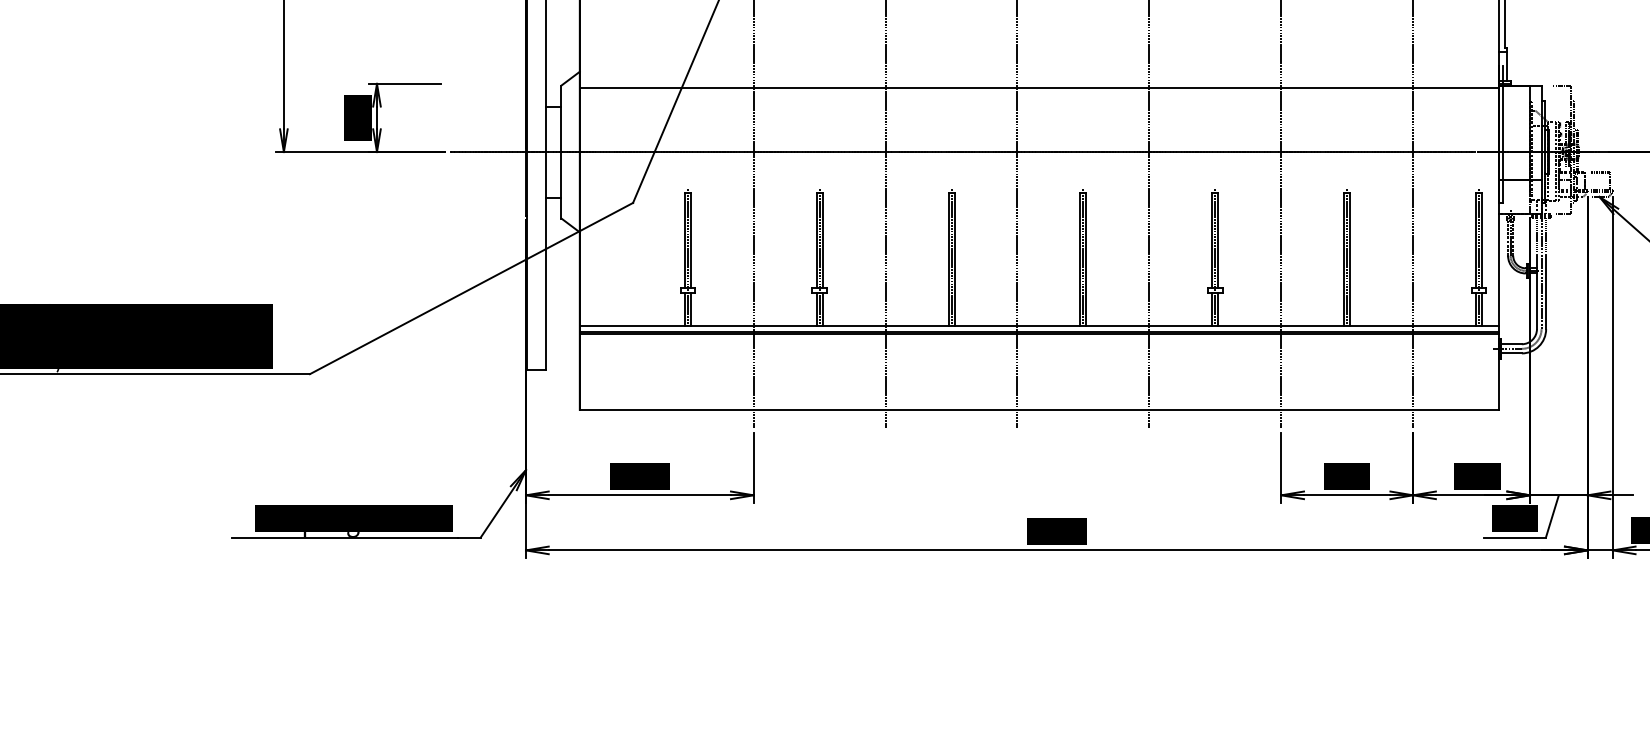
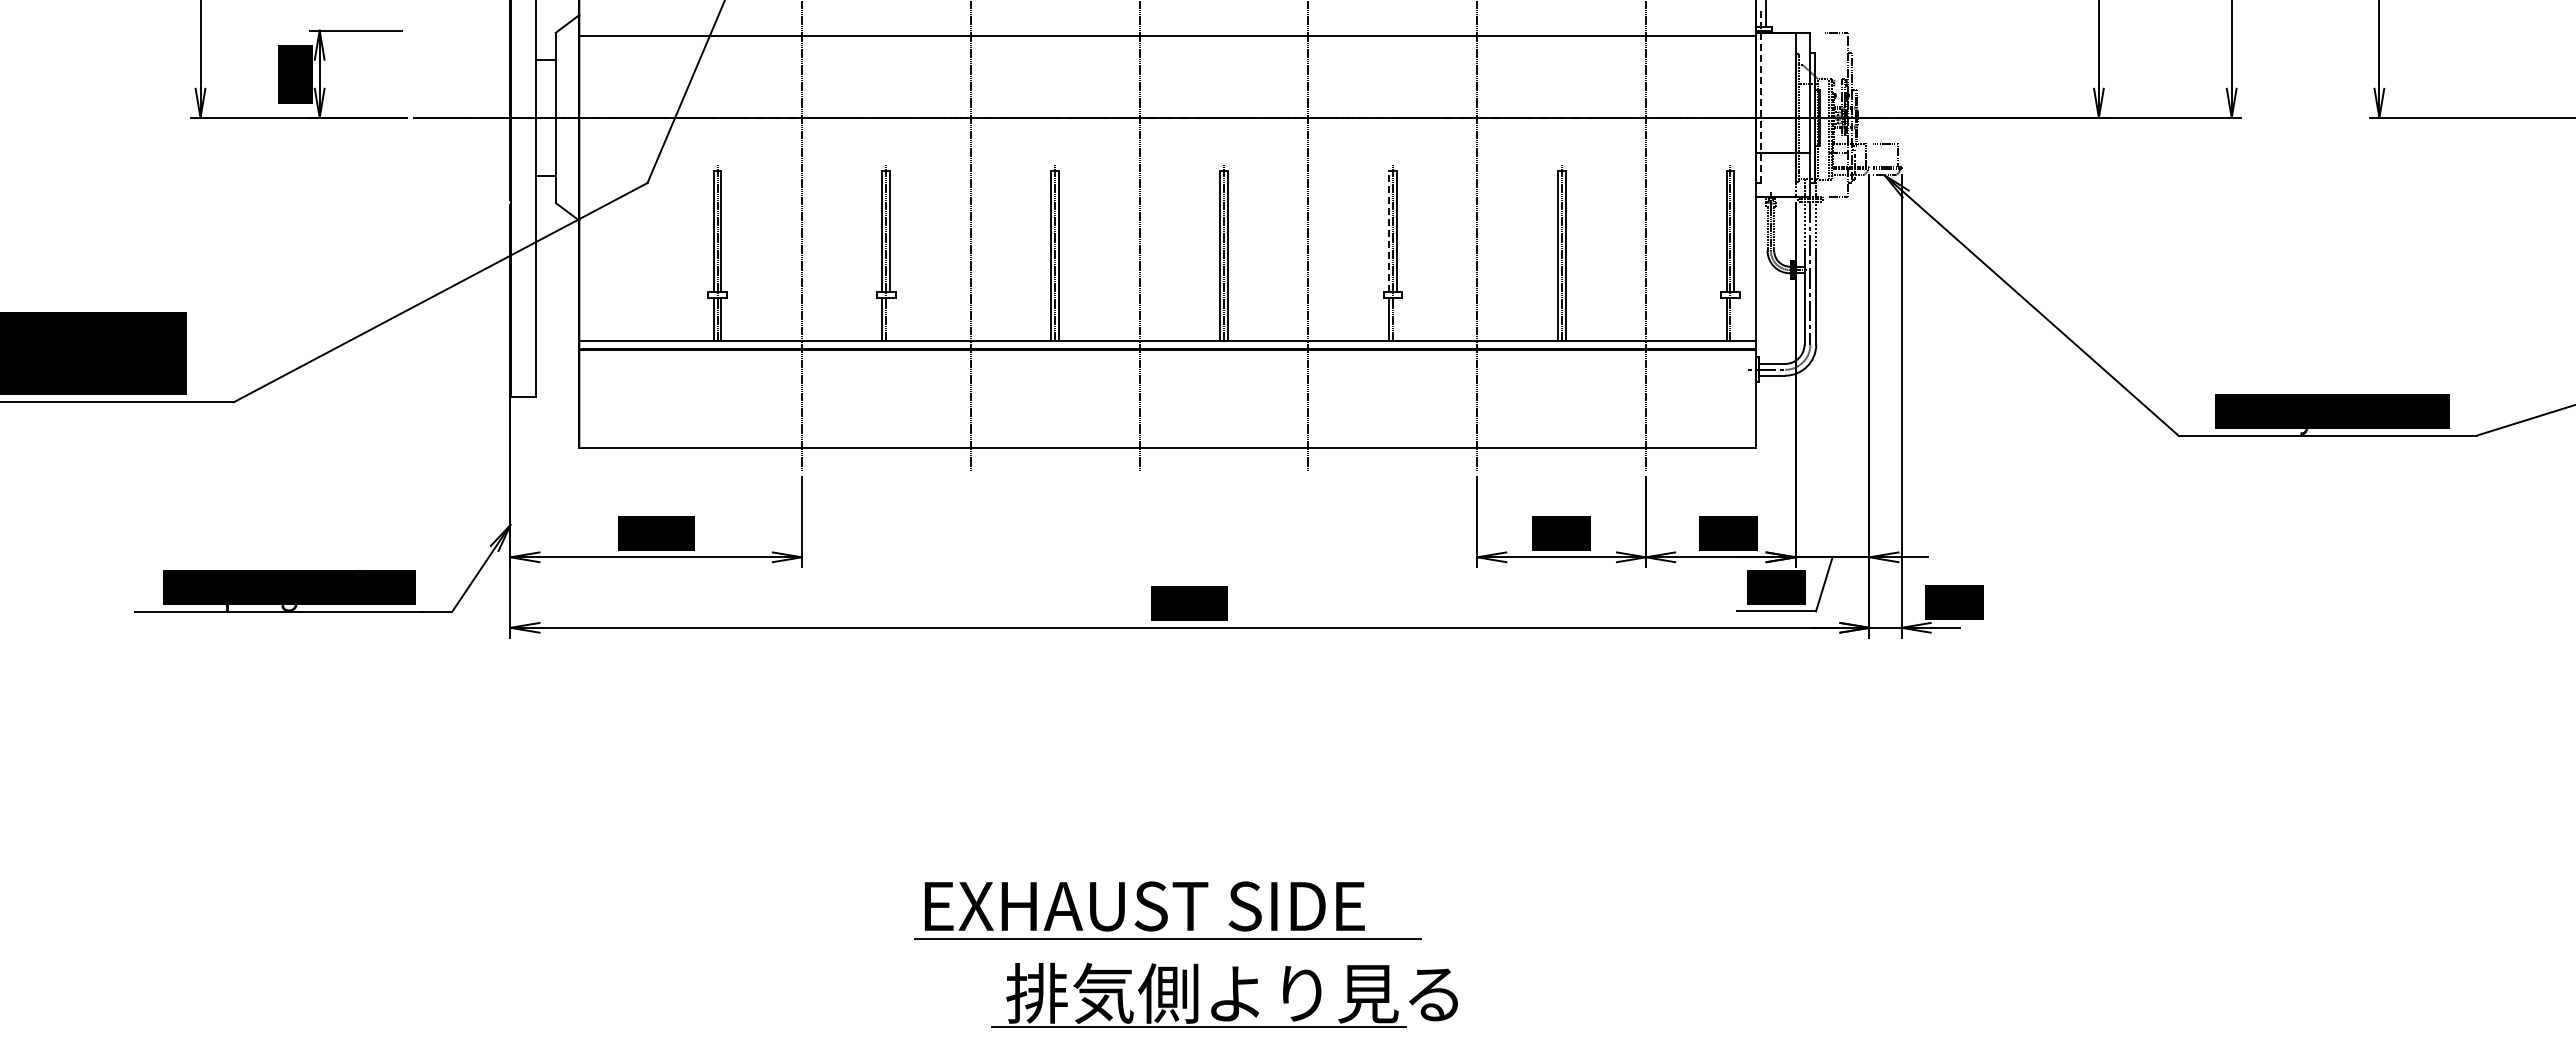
line: (1502, 133) -> (1760, 94), solid -> dashed
line: (1211, 240) -> (1388, 231), solid -> dashed
line: (822, 309) -> (890, 319), removed
line: (1218, 309) -> (1396, 319), removed
line: (1482, 309) -> (1734, 319), removed

